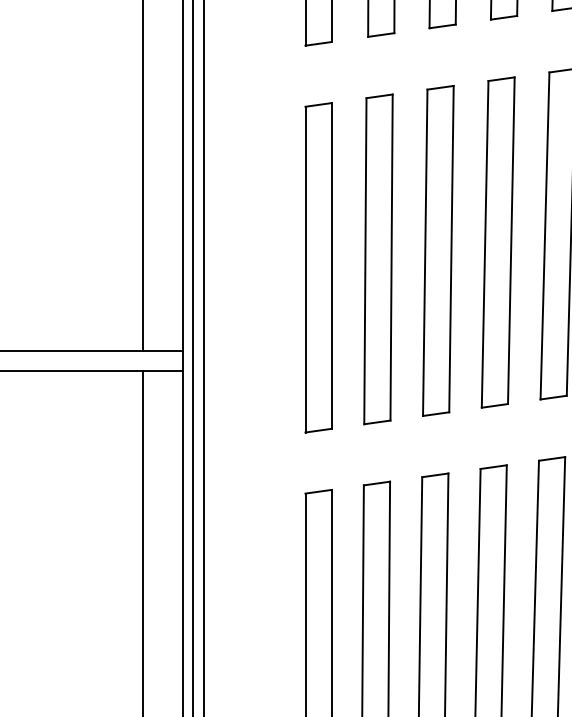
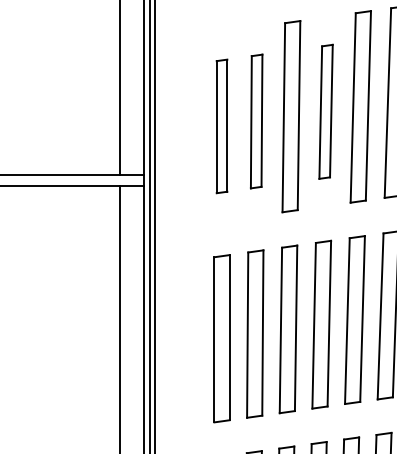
part: (497, 242) -> (325, 111), size x0.7
part: (378, 259) -> (256, 121), size x0.7
part: (317, 267) -> (221, 126), size x0.7

